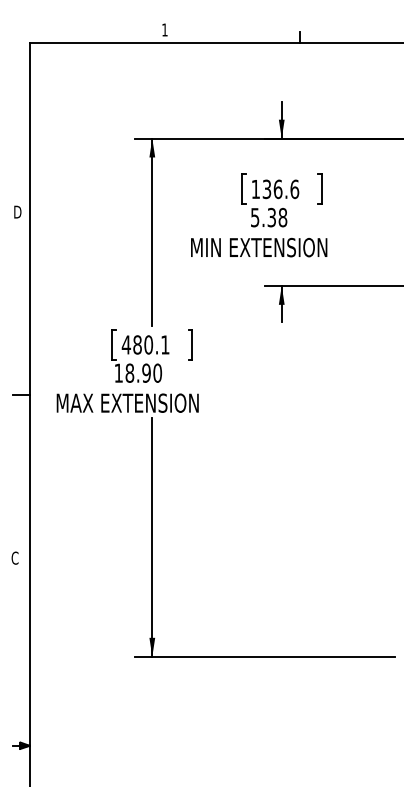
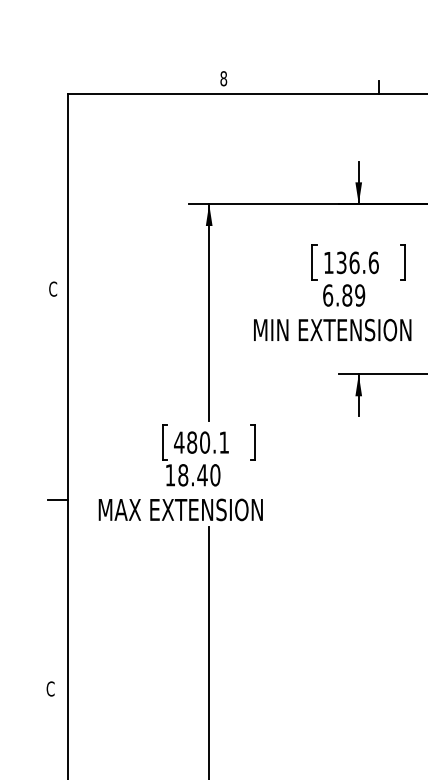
text: (164, 29) -> (223, 78), 1 -> 8
text: (17, 211) -> (53, 288), D -> C
text: (268, 217) -> (343, 295), 5.38 -> 6.89
text: (146, 372) -> (202, 474), 18.90 -> 18.40

